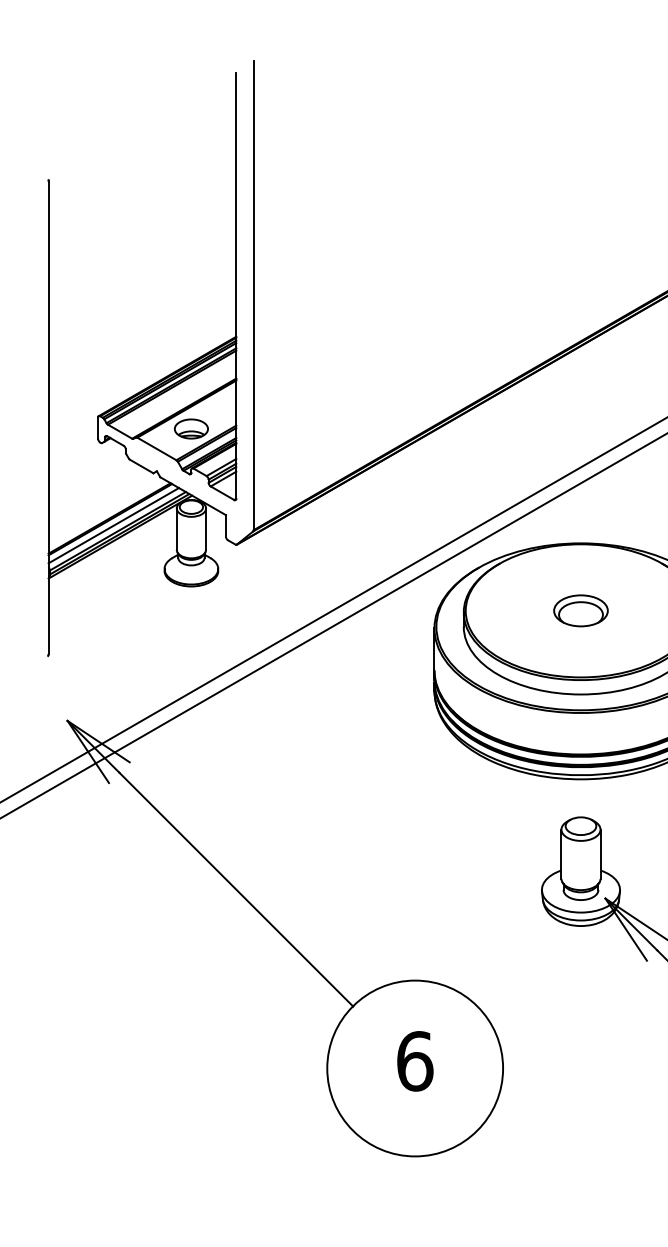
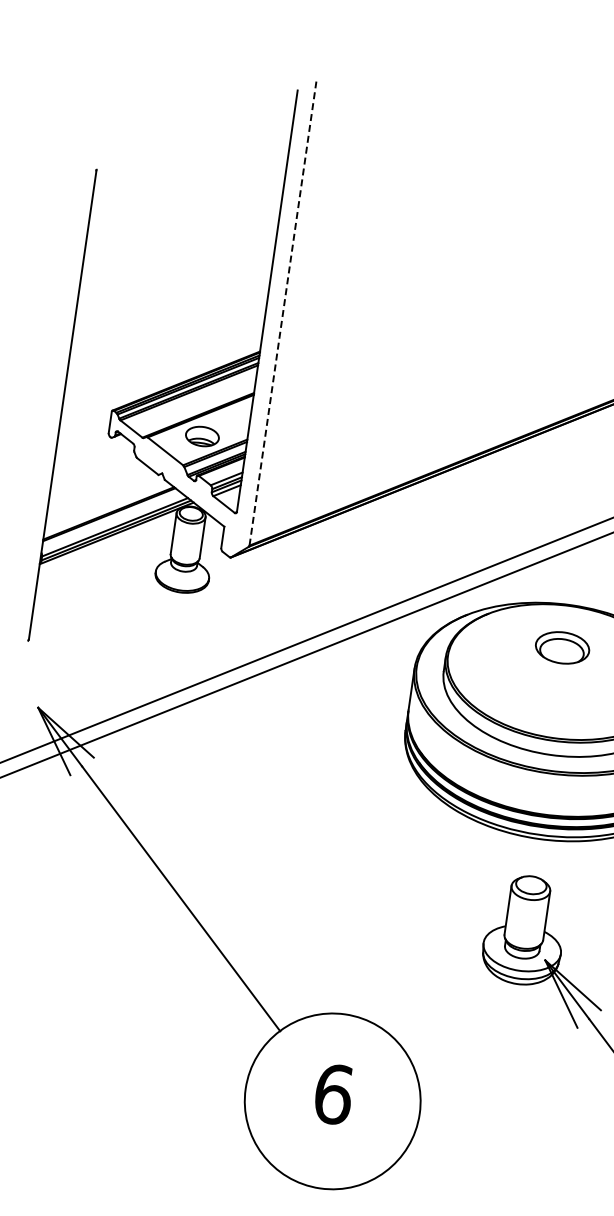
line: (253, 295) -> (282, 313), solid -> dashed
line: (113, 525) -> (111, 520), removed
part: (580, 610) -> (562, 647), moved

